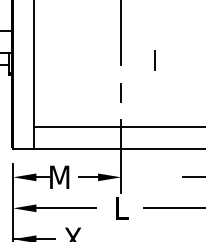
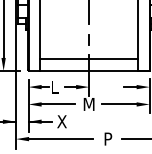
line: (154, 60) -> (107, 21), removed
text: (59, 176) -> (54, 86), M -> L
text: (120, 208) -> (88, 104), L -> M

